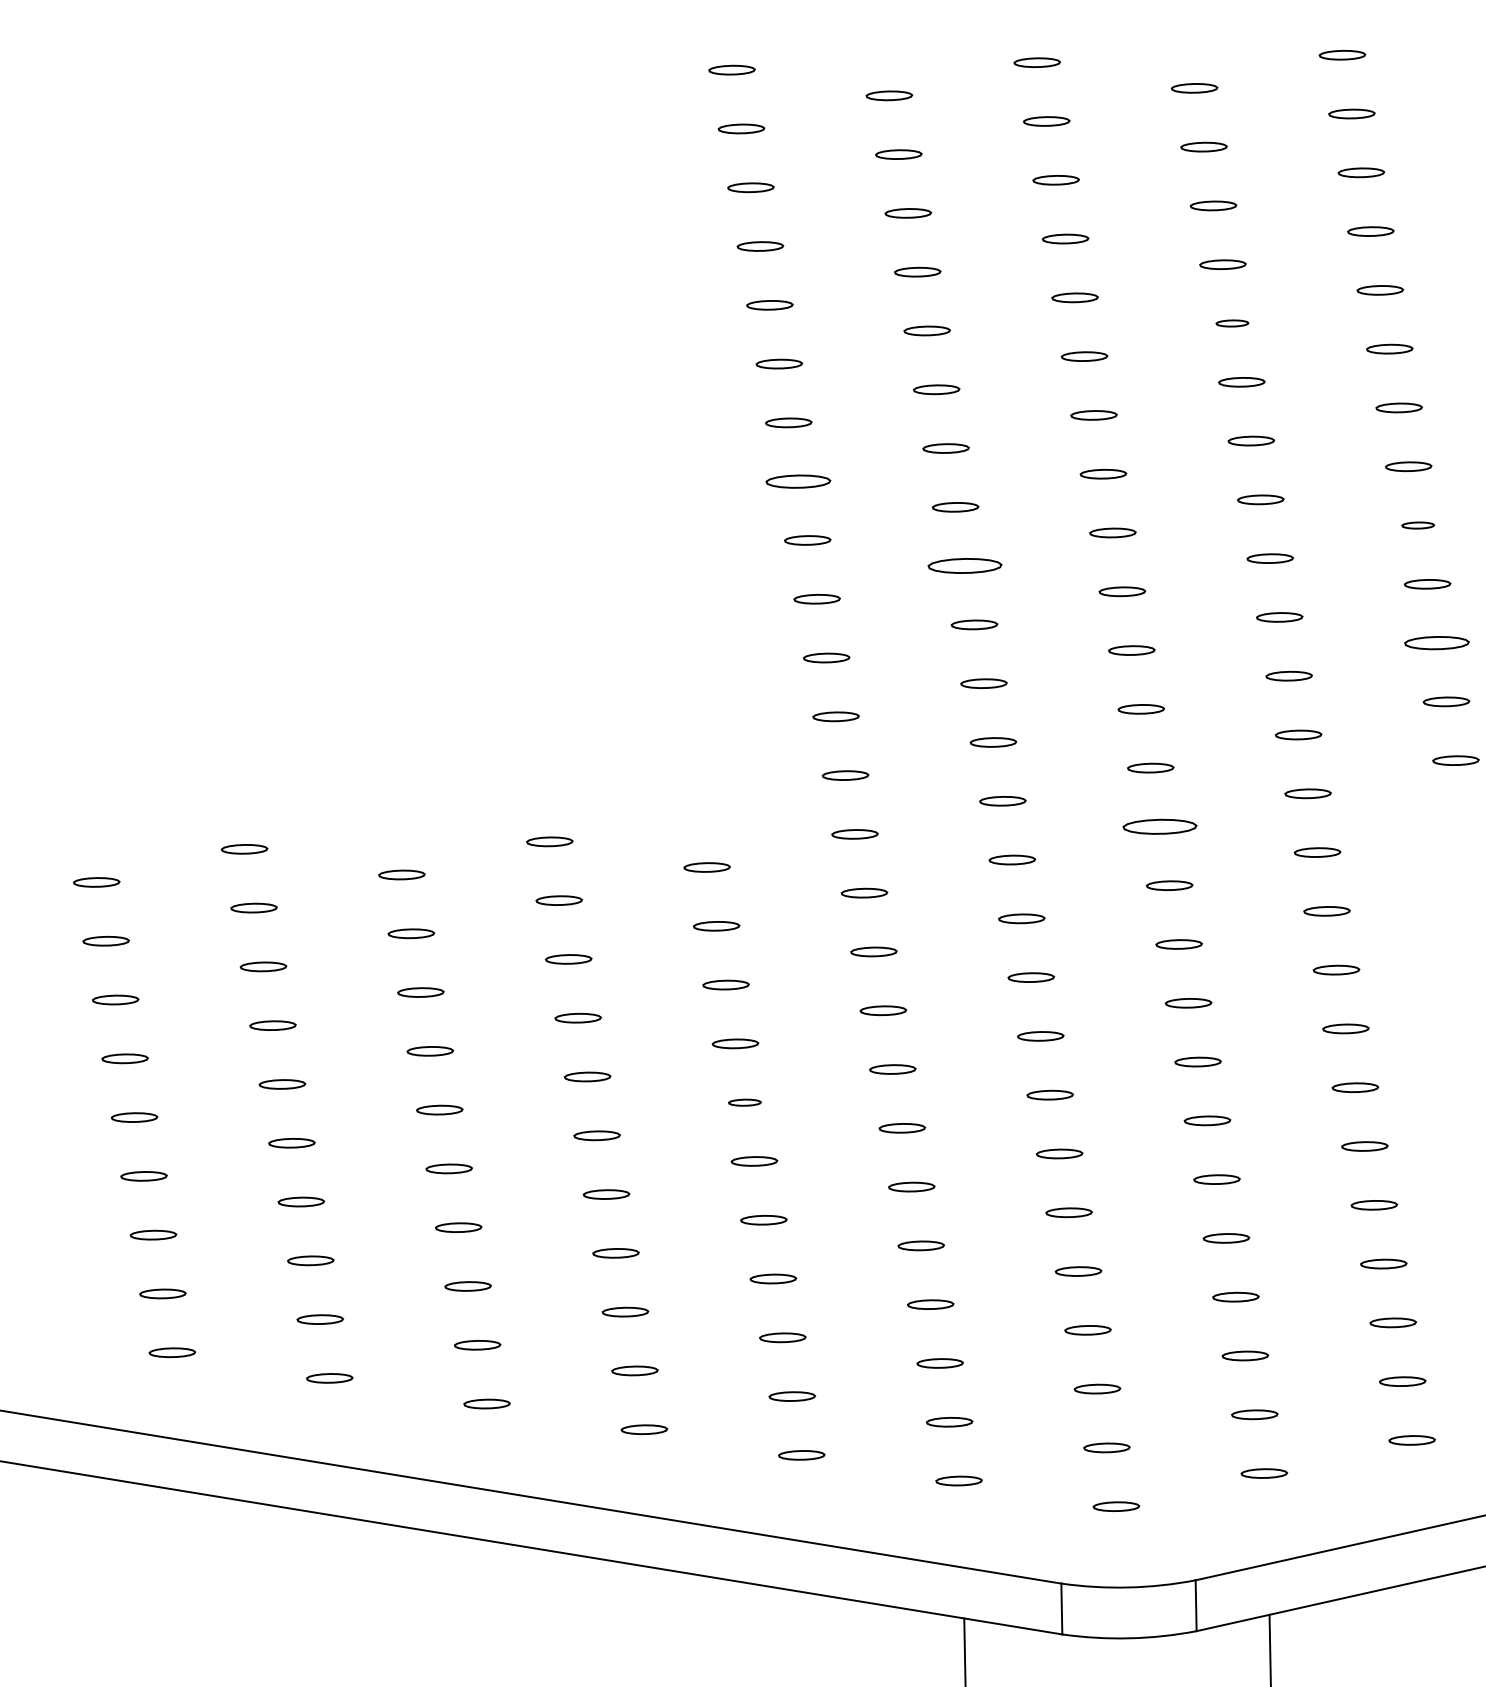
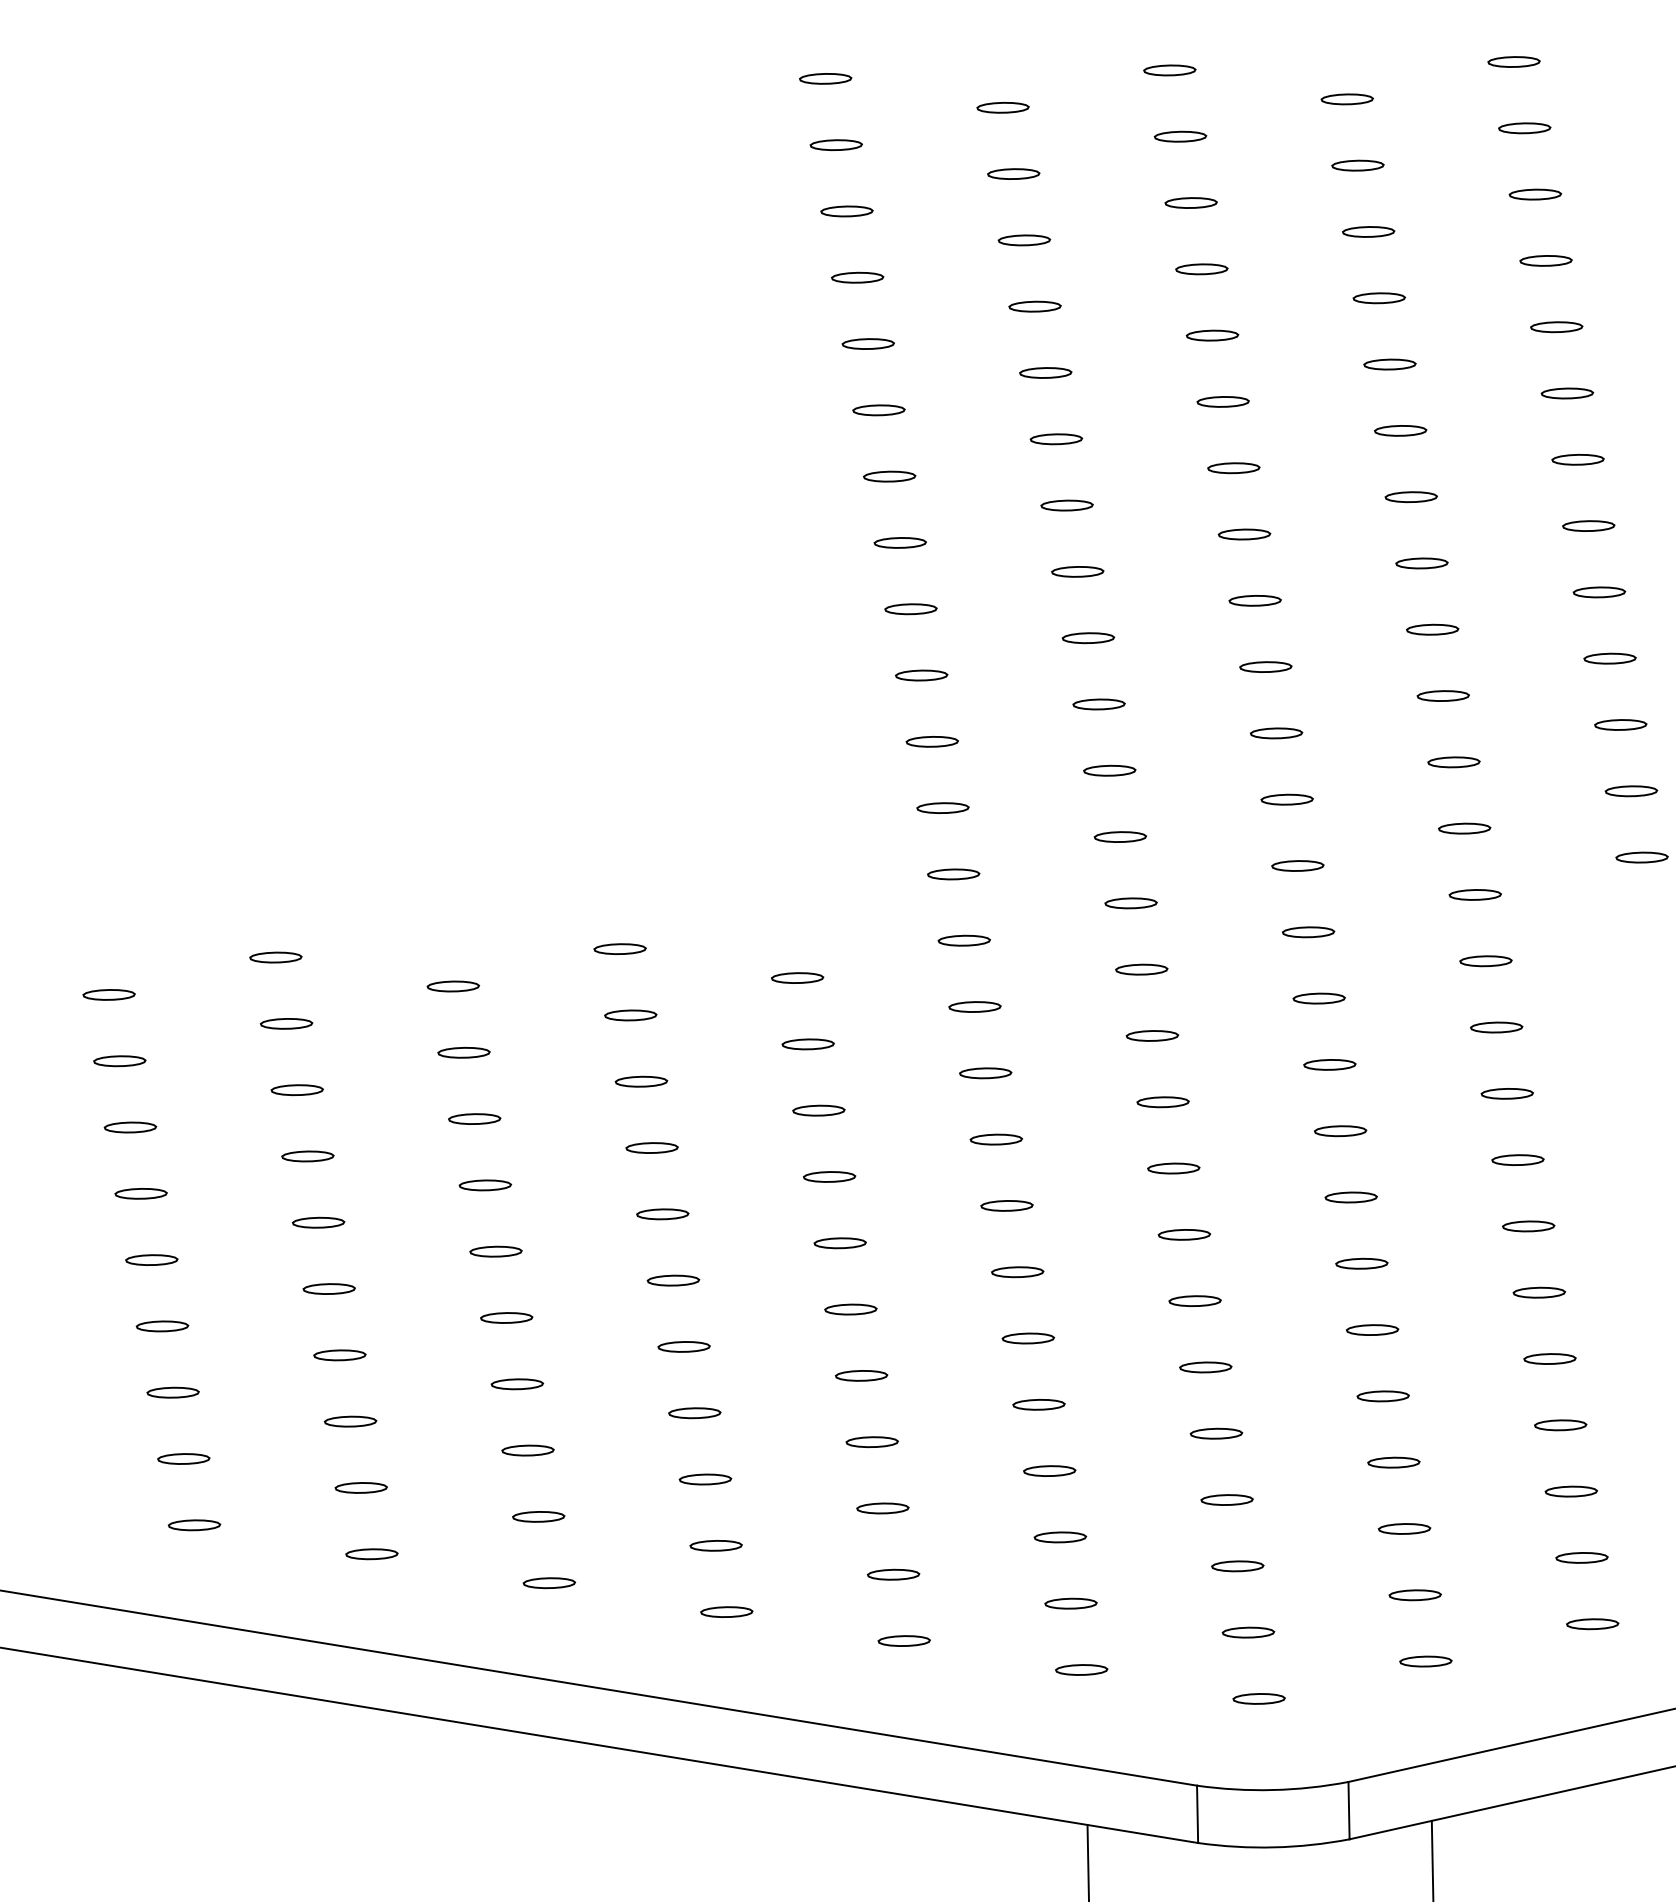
part: (1232, 323) -> (1389, 364), size x1.43
part: (797, 481) -> (899, 542), size x0.71
part: (1418, 525) -> (1599, 592), size x1.43
part: (965, 566) -> (1088, 638), size x0.62
part: (1436, 642) -> (1620, 724), size x0.71
part: (1160, 827) -> (1308, 932), size x0.62
part: (744, 1102) -> (839, 1243), size x1.43

